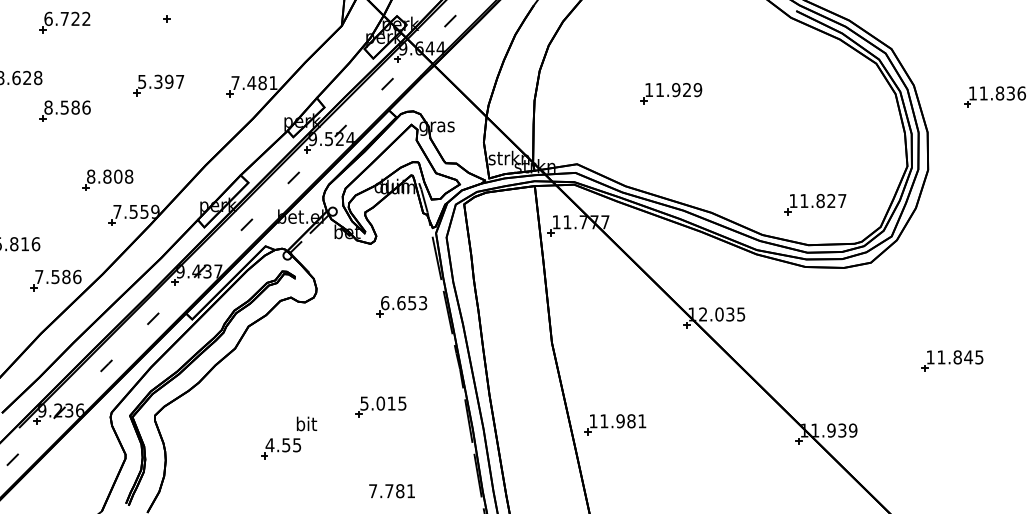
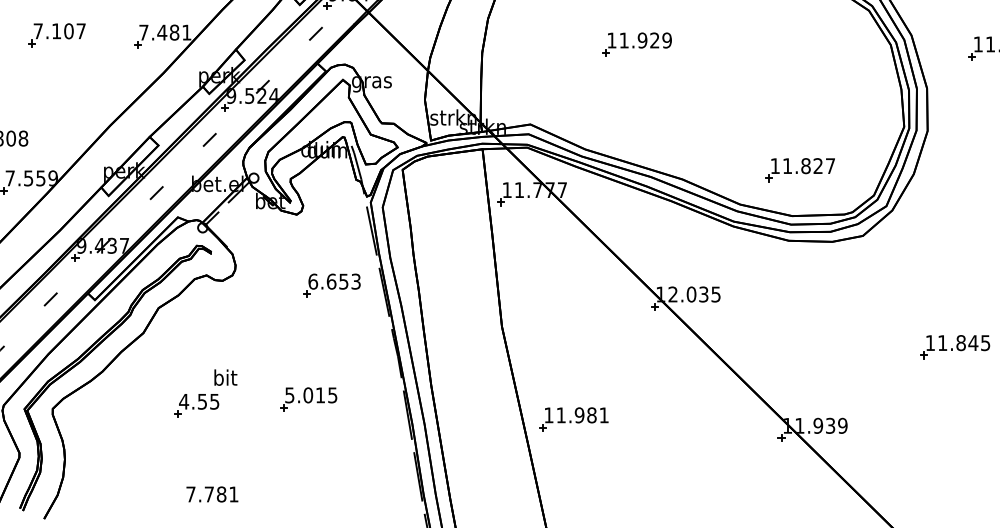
text: (155, 81) -> (53, 30), 5.397 -> 7.107
part: (289, 437) -> (206, 392), moved
text: (391, 491) -> (211, 494), moved

